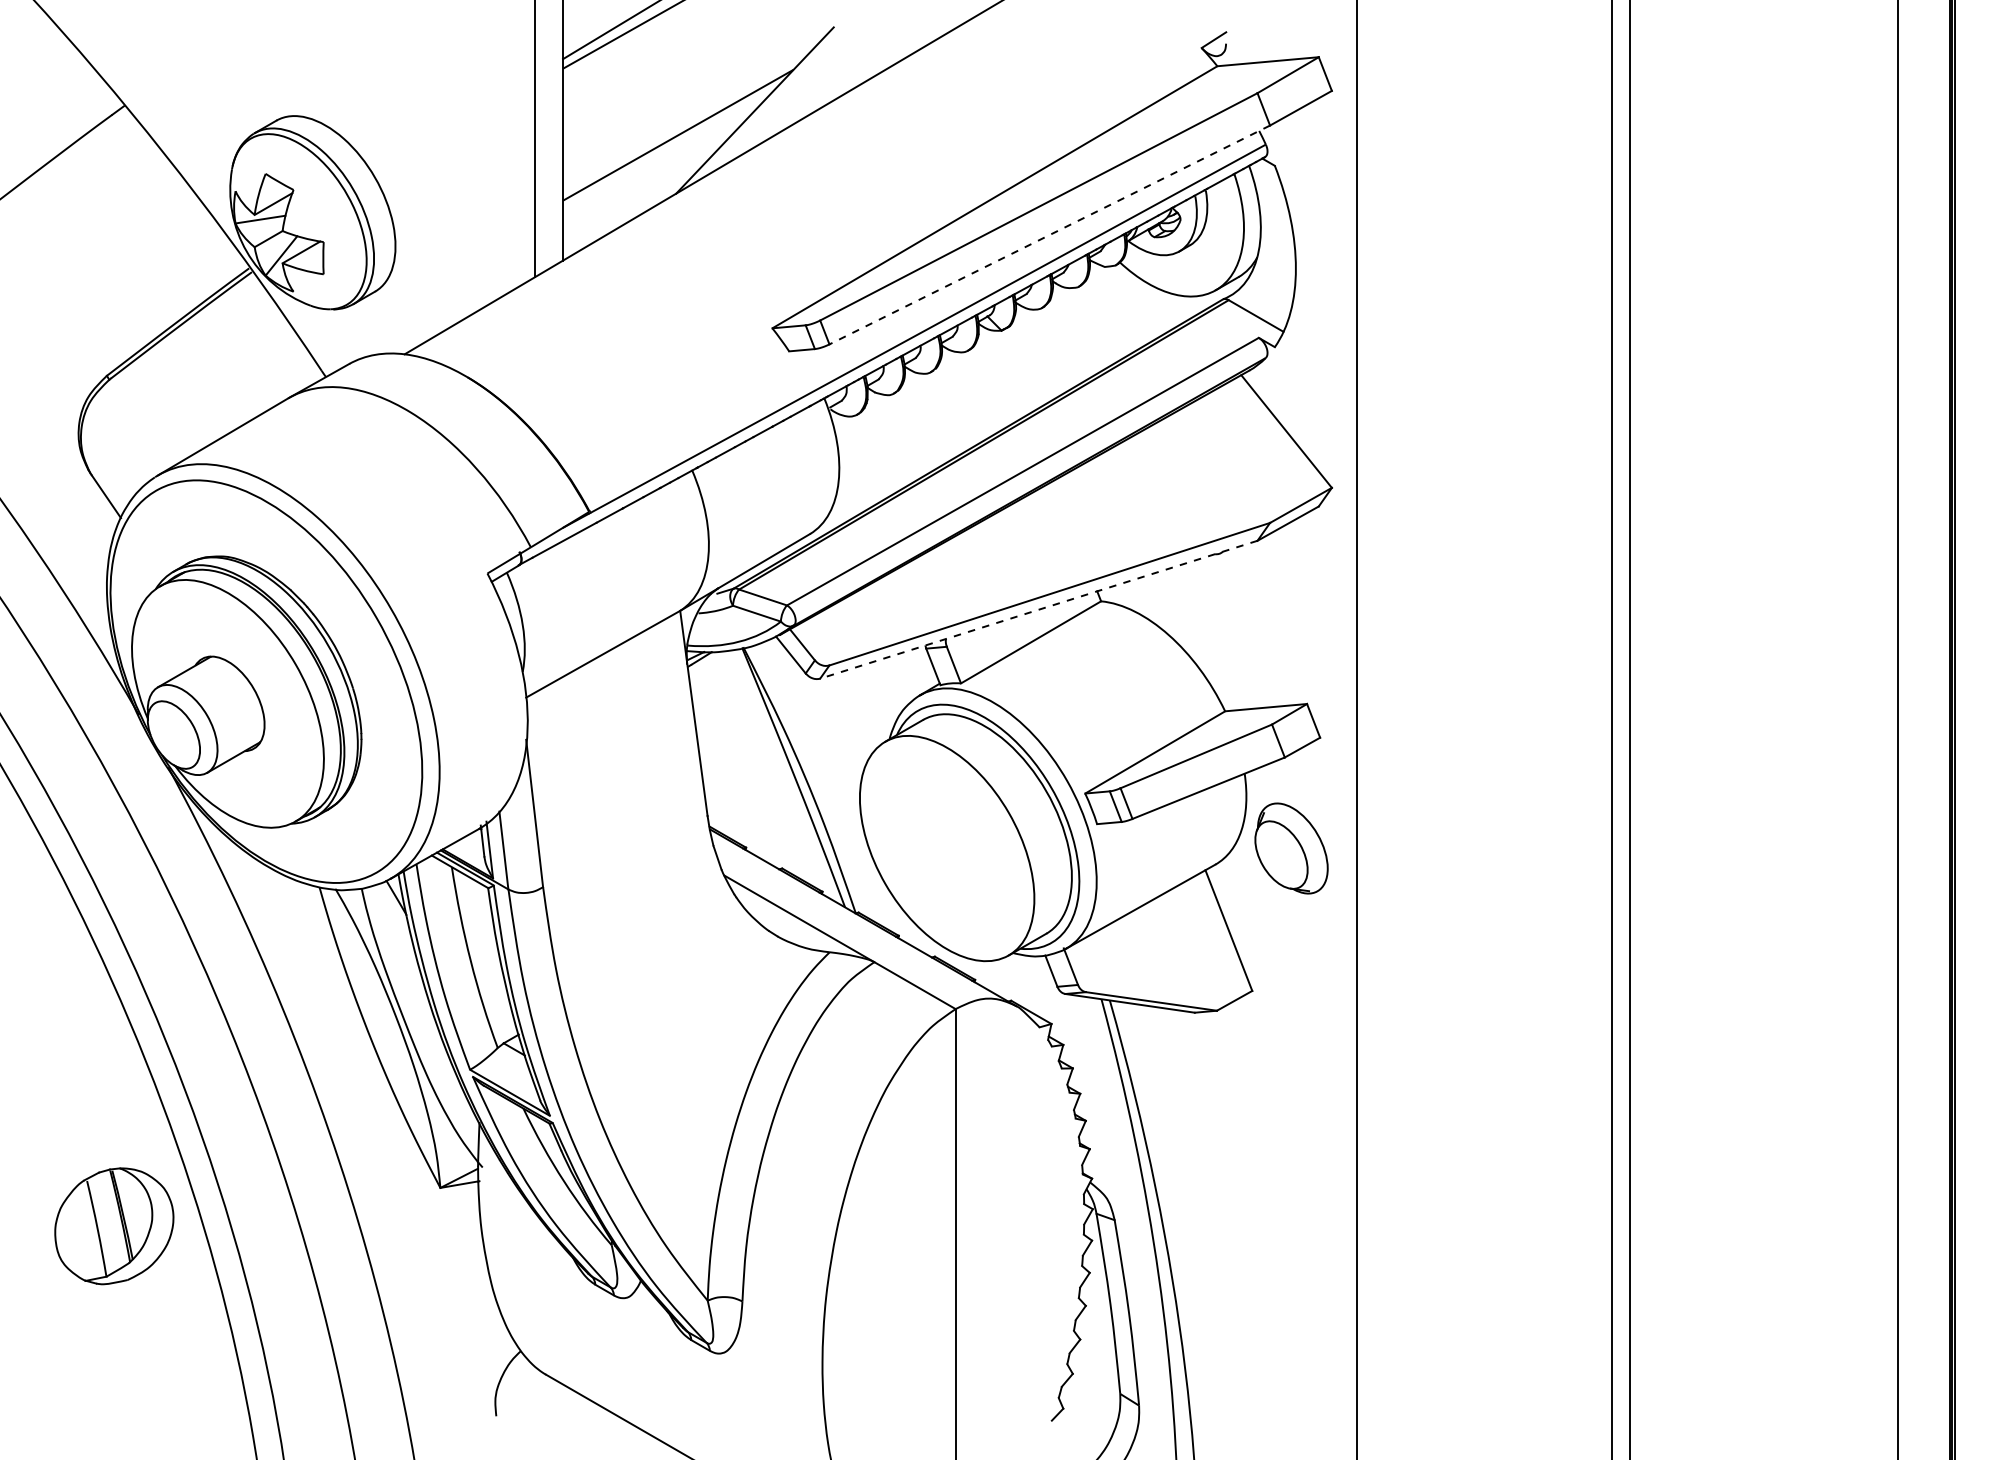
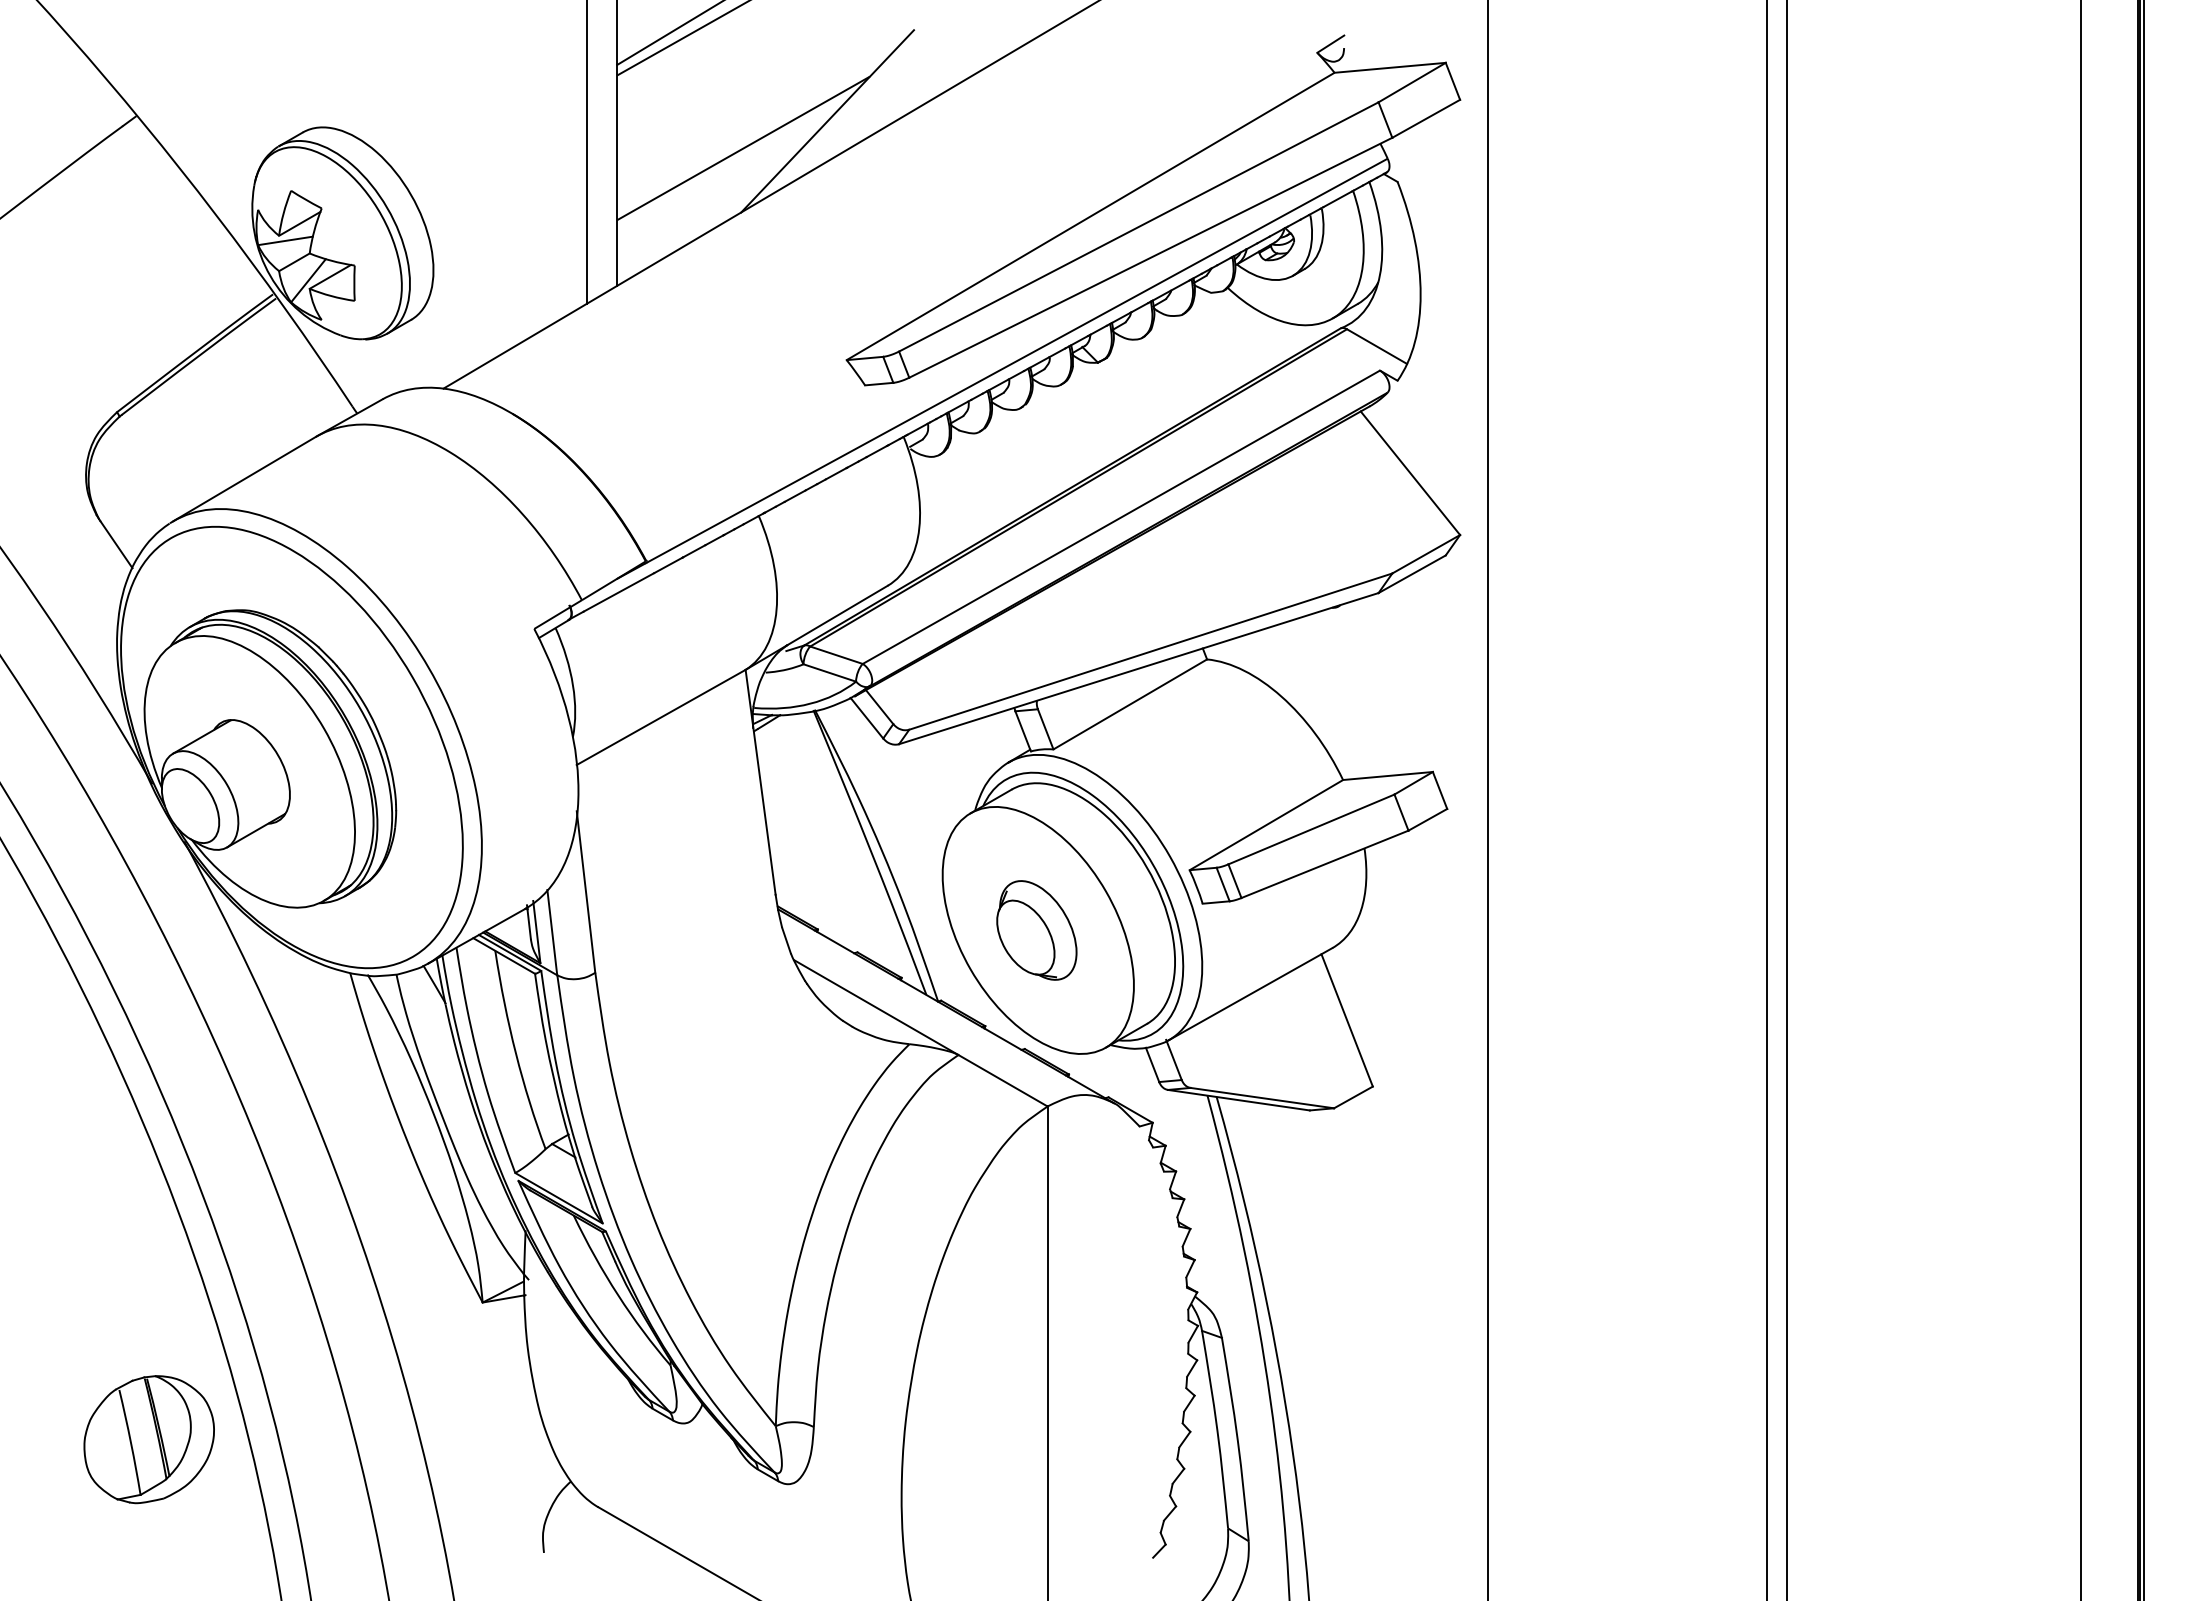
line: (1049, 234) -> (1150, 257), dashed -> solid
line: (1038, 609) -> (1138, 668), dashed -> solid
part: (1291, 848) -> (1036, 930), moved
part: (113, 1226) -> (148, 1439), moved

